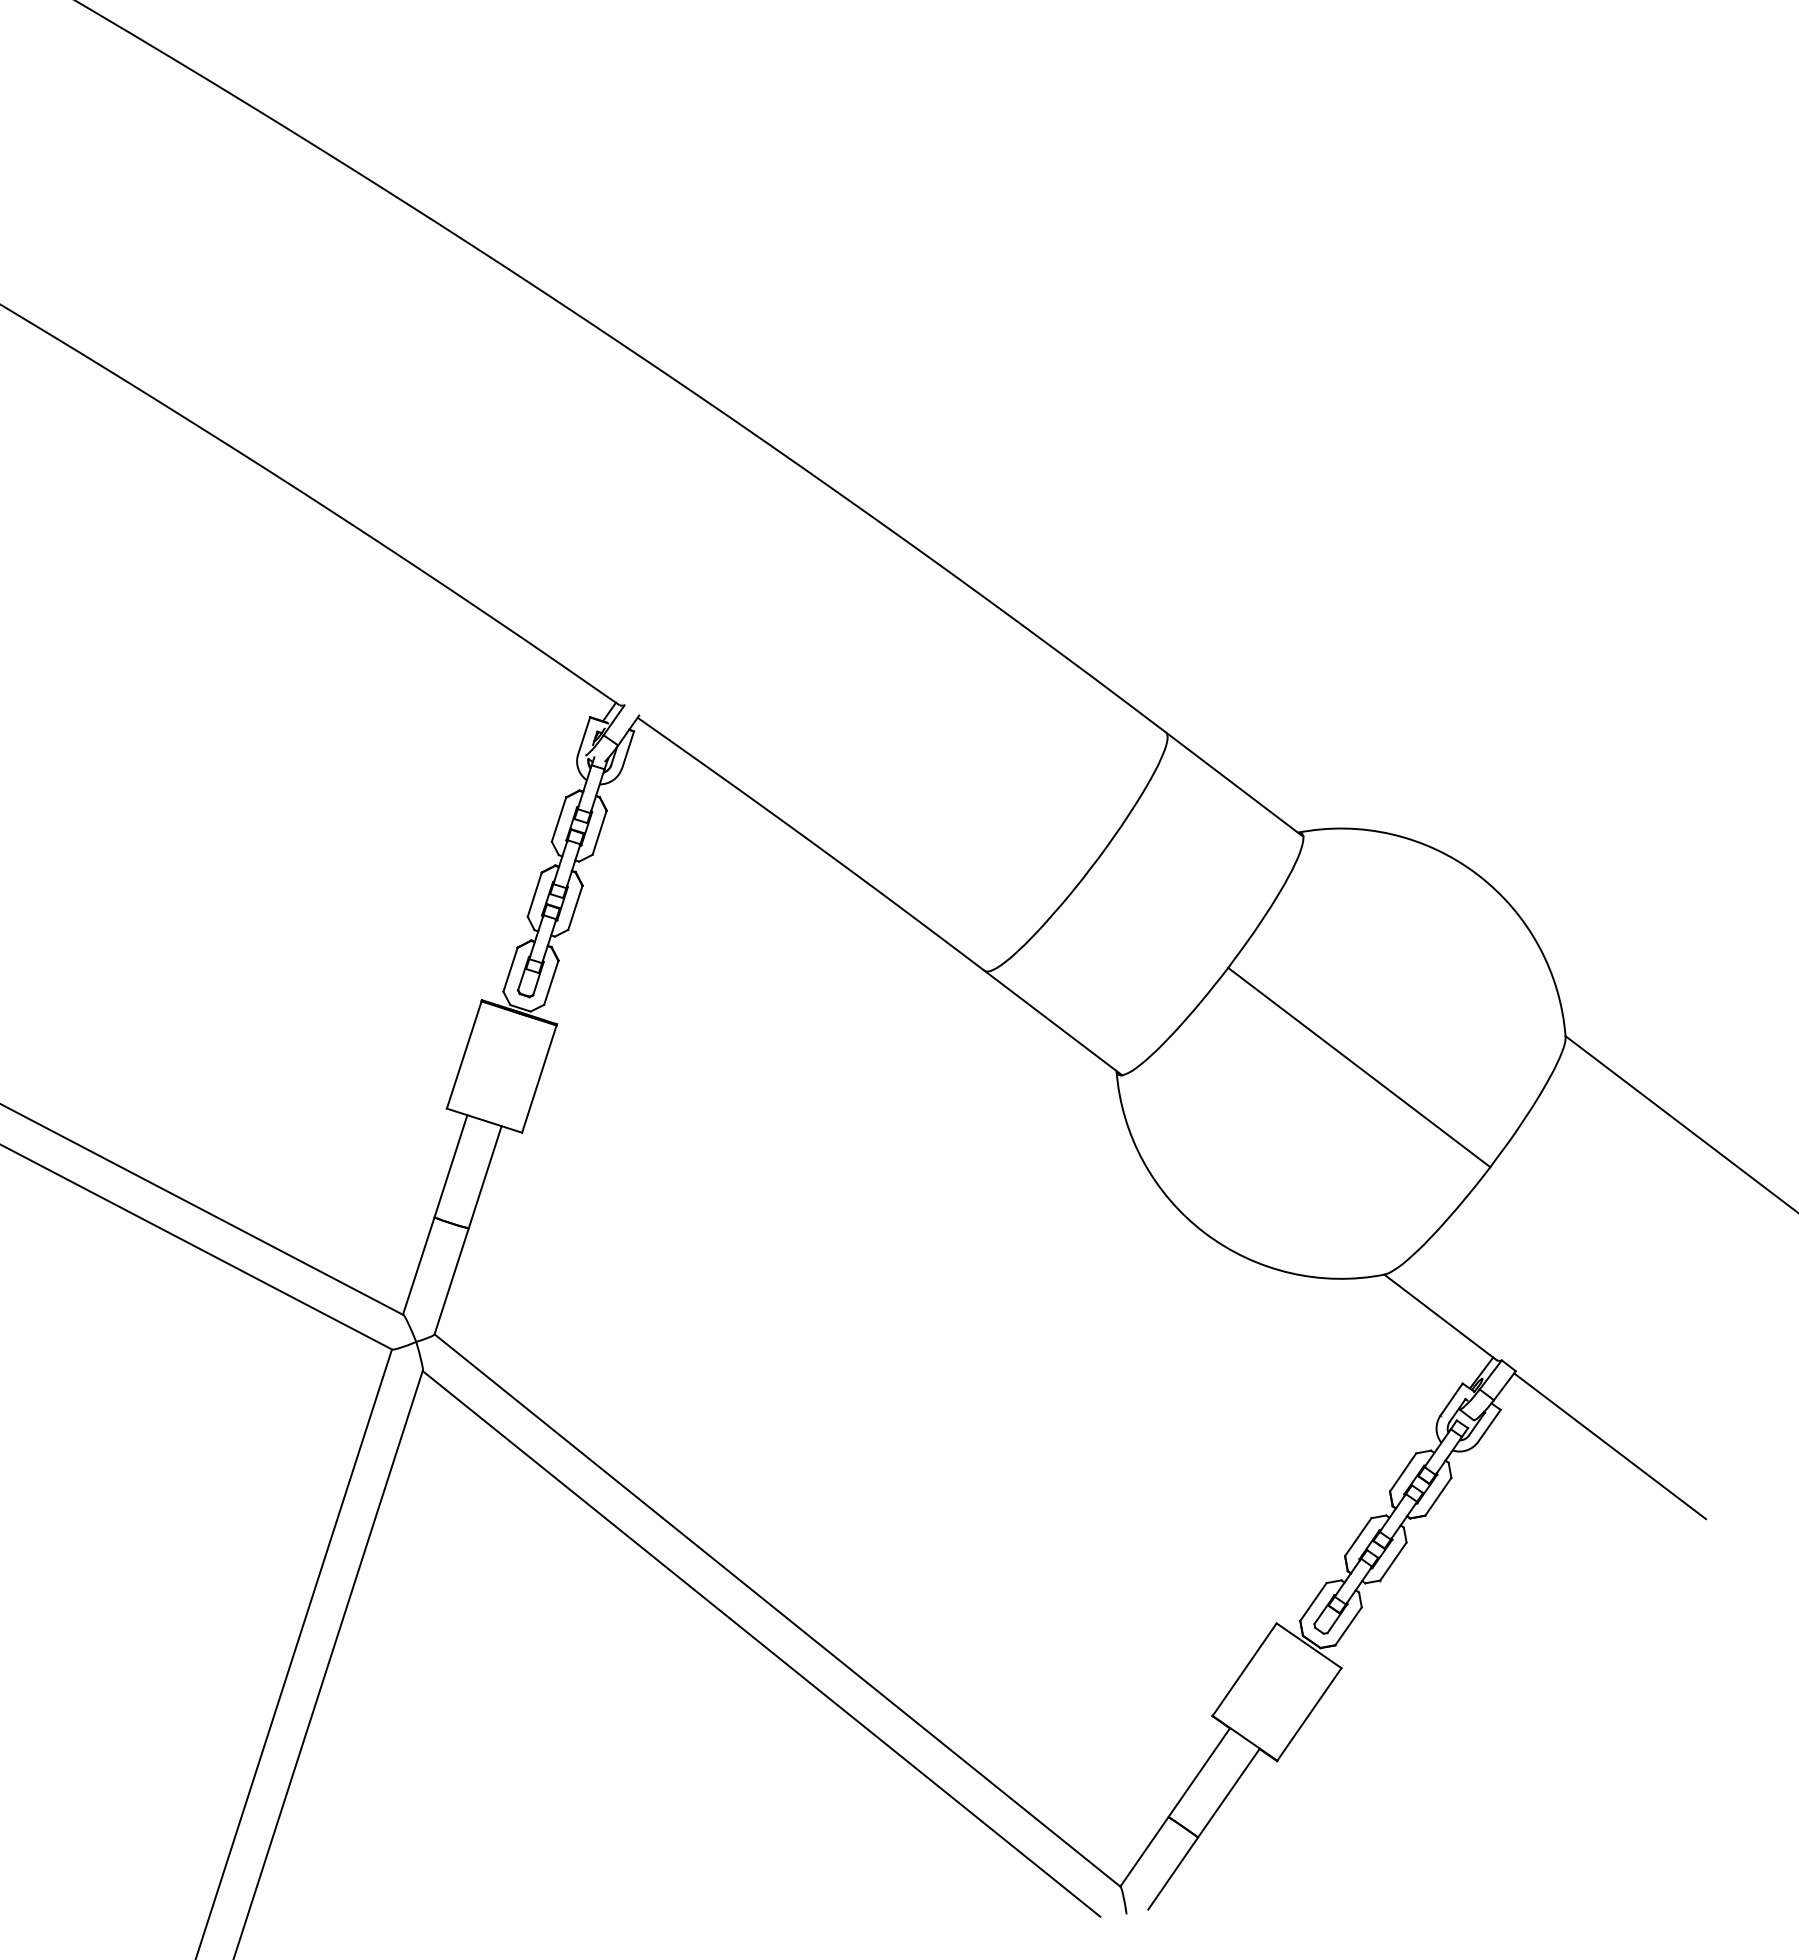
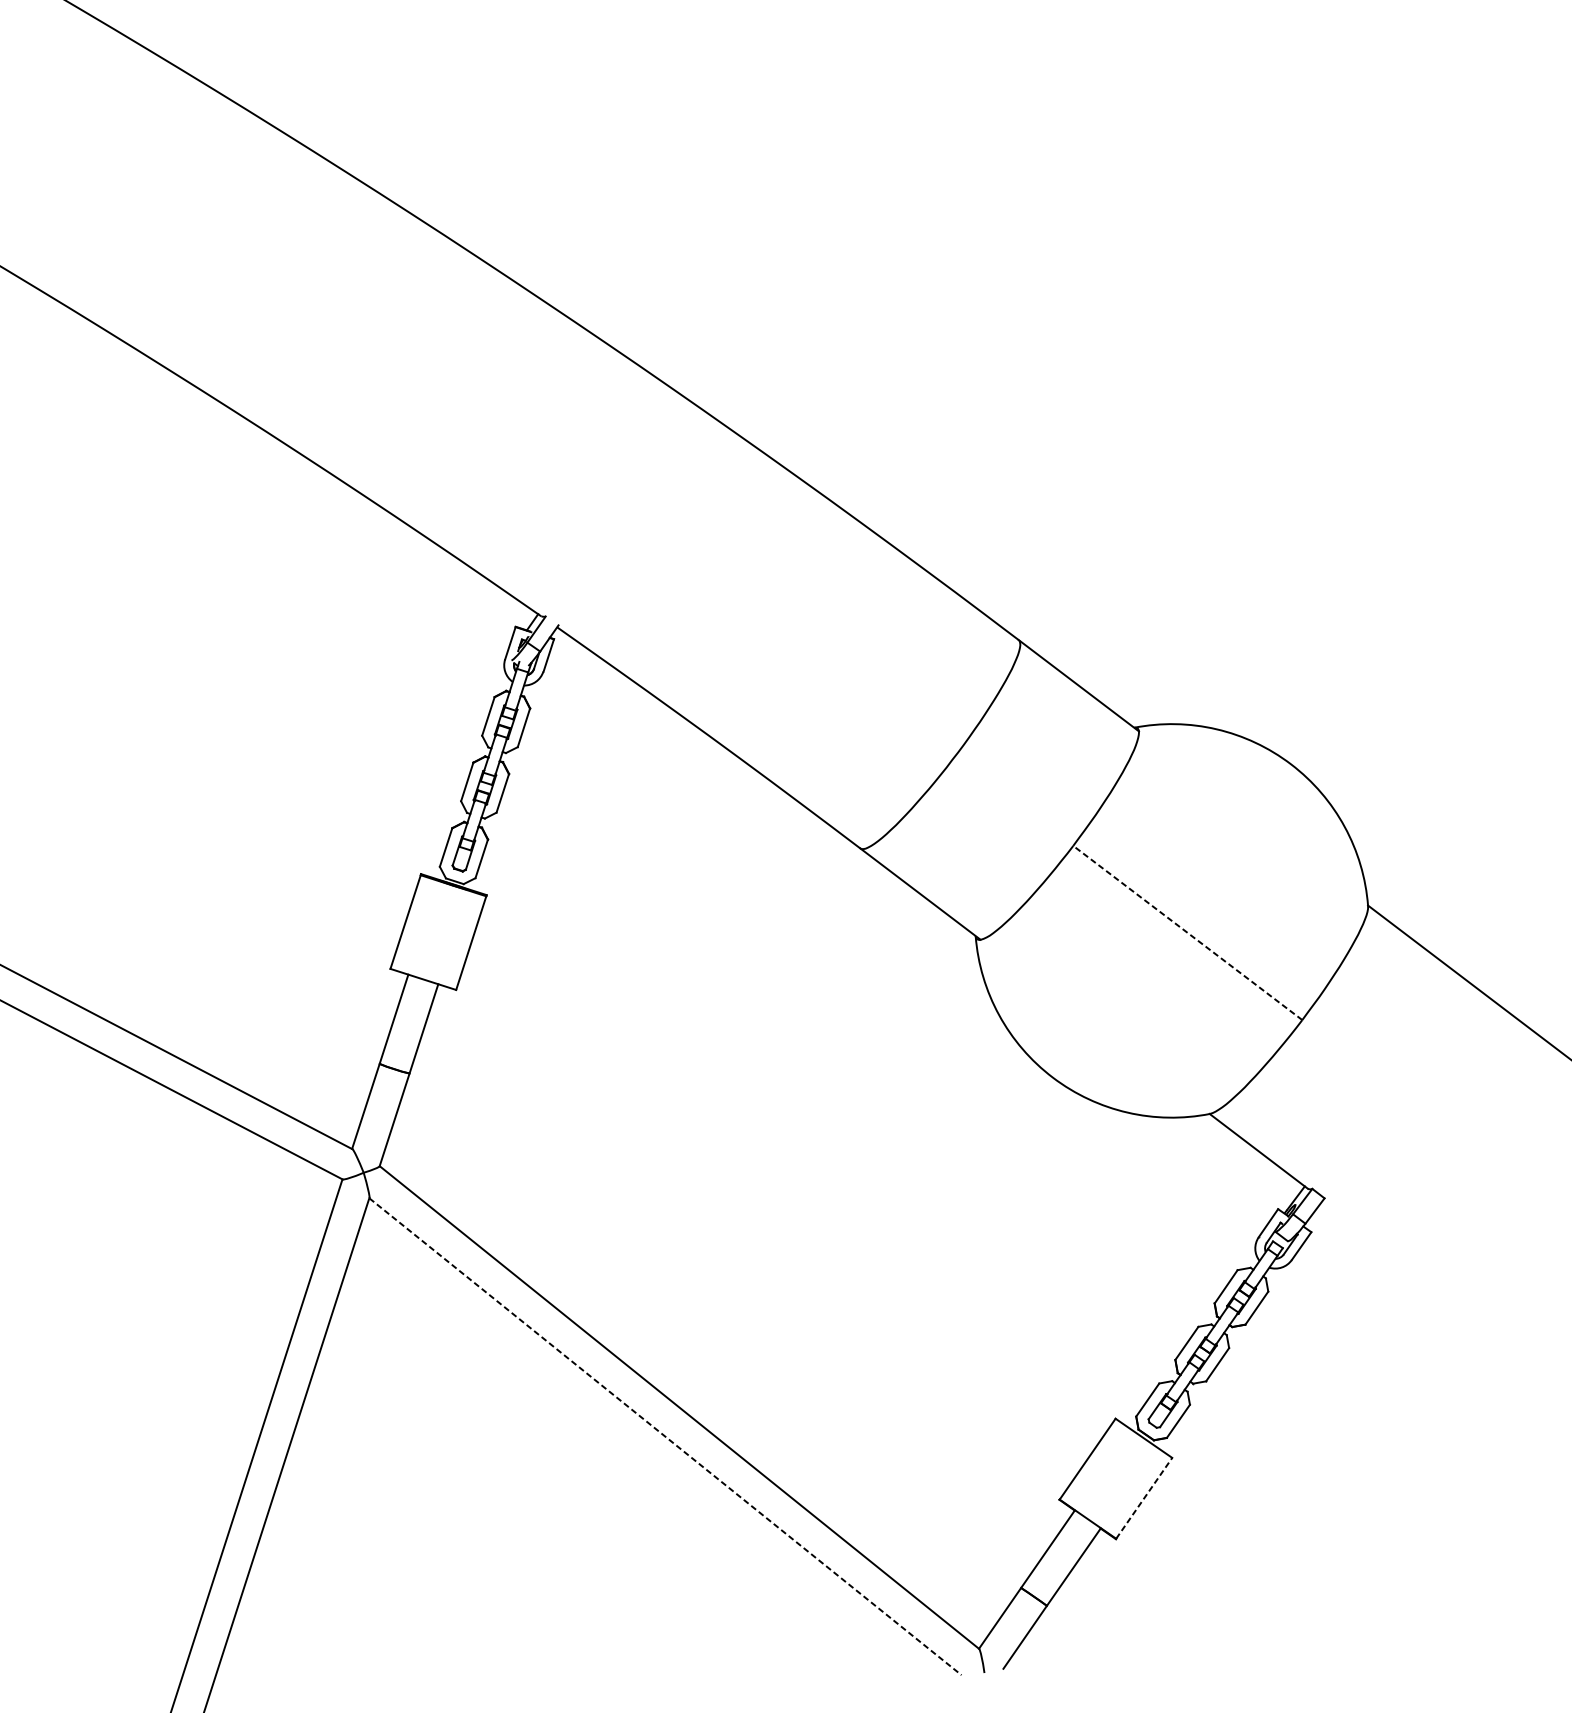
line: (1359, 1067) -> (1187, 932), solid -> dashed
line: (1610, 1446) -> (1407, 1264), removed
line: (761, 1643) -> (665, 1436), solid -> dashed
line: (1309, 1714) -> (1144, 1498), solid -> dashed

